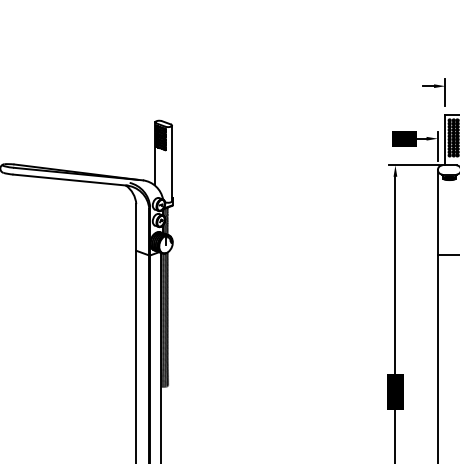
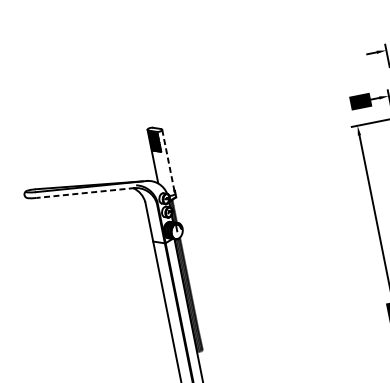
line: (172, 163) -> (169, 161), solid -> dashed
line: (70, 180) -> (85, 193), solid -> dashed

